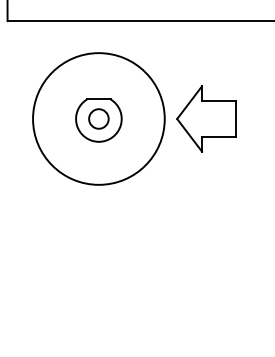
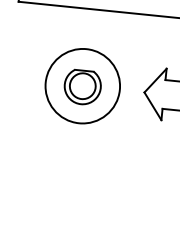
circle: (98, 118) -> (82, 85), size x0.71
circle: (98, 118) -> (82, 85), size x1.67

